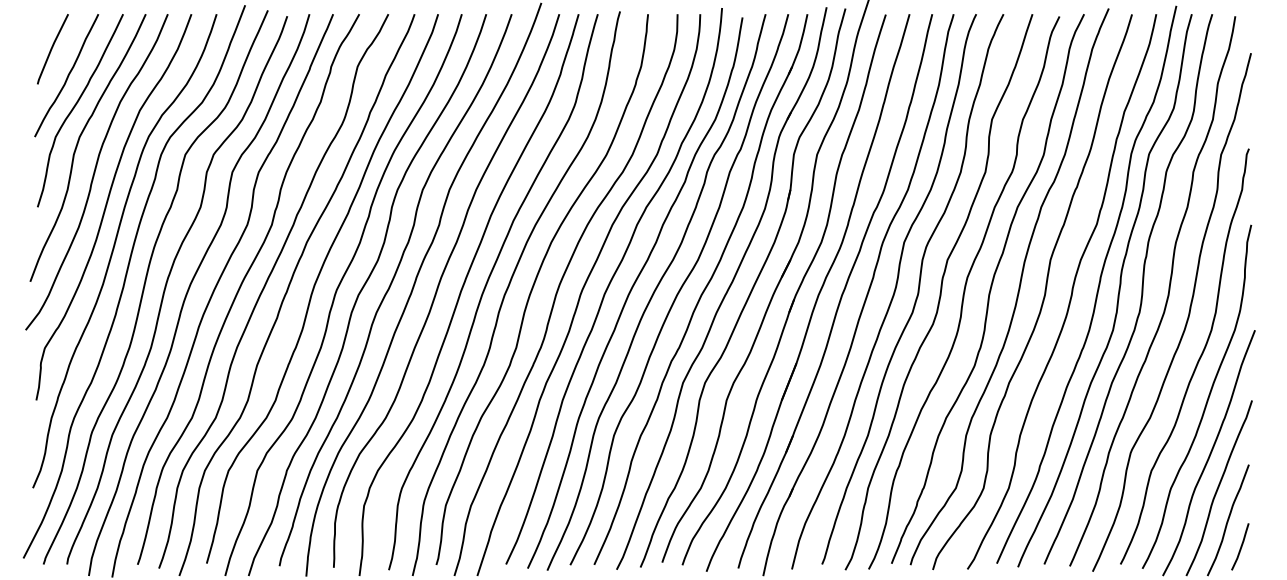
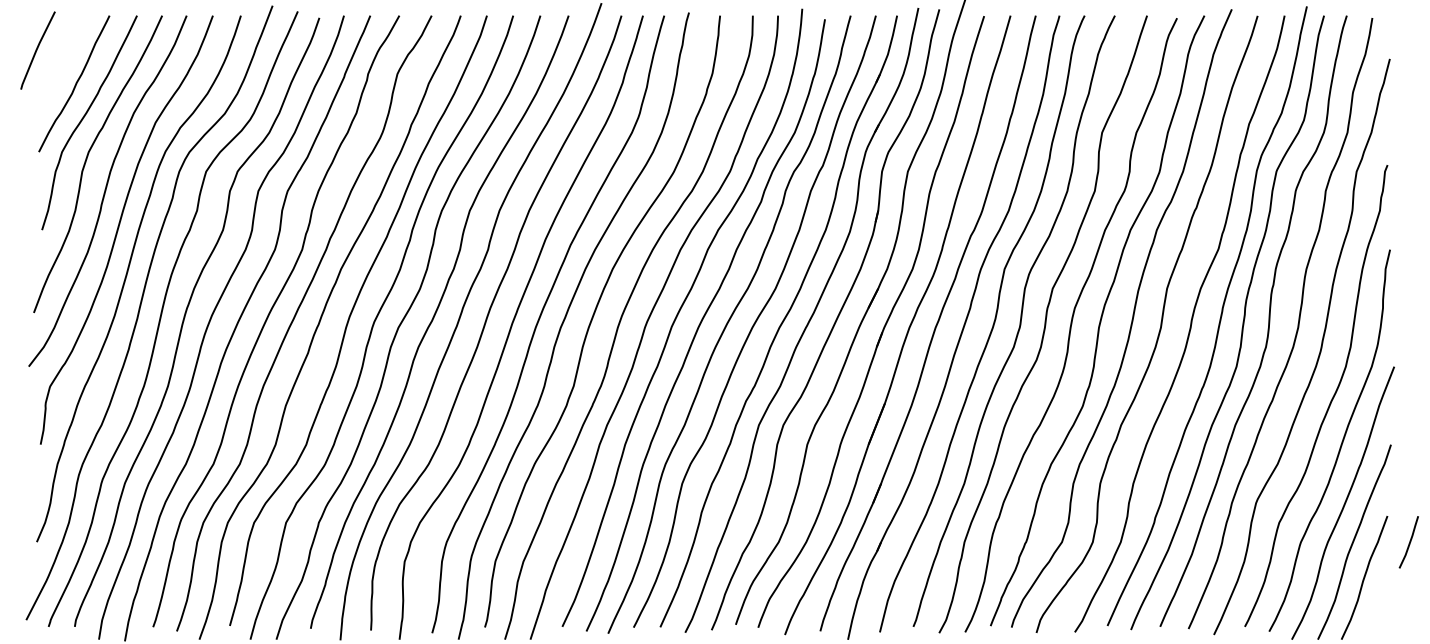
line: (52, 49) -> (37, 50), moved
line: (1240, 547) -> (1409, 542), moved

